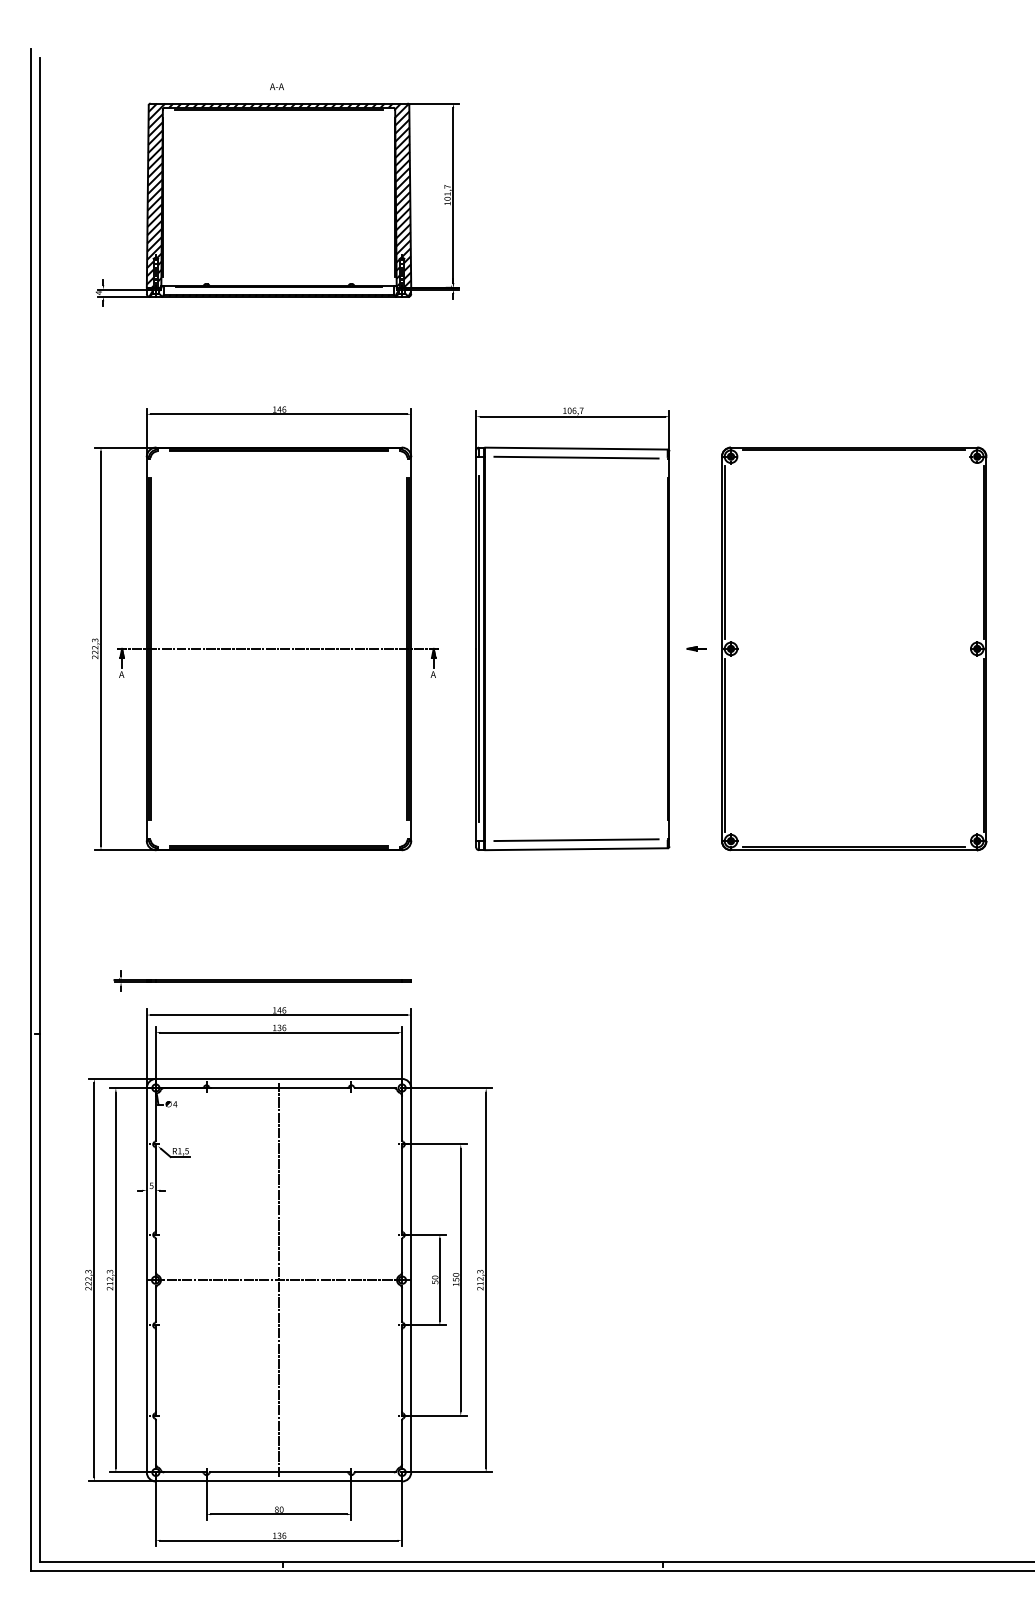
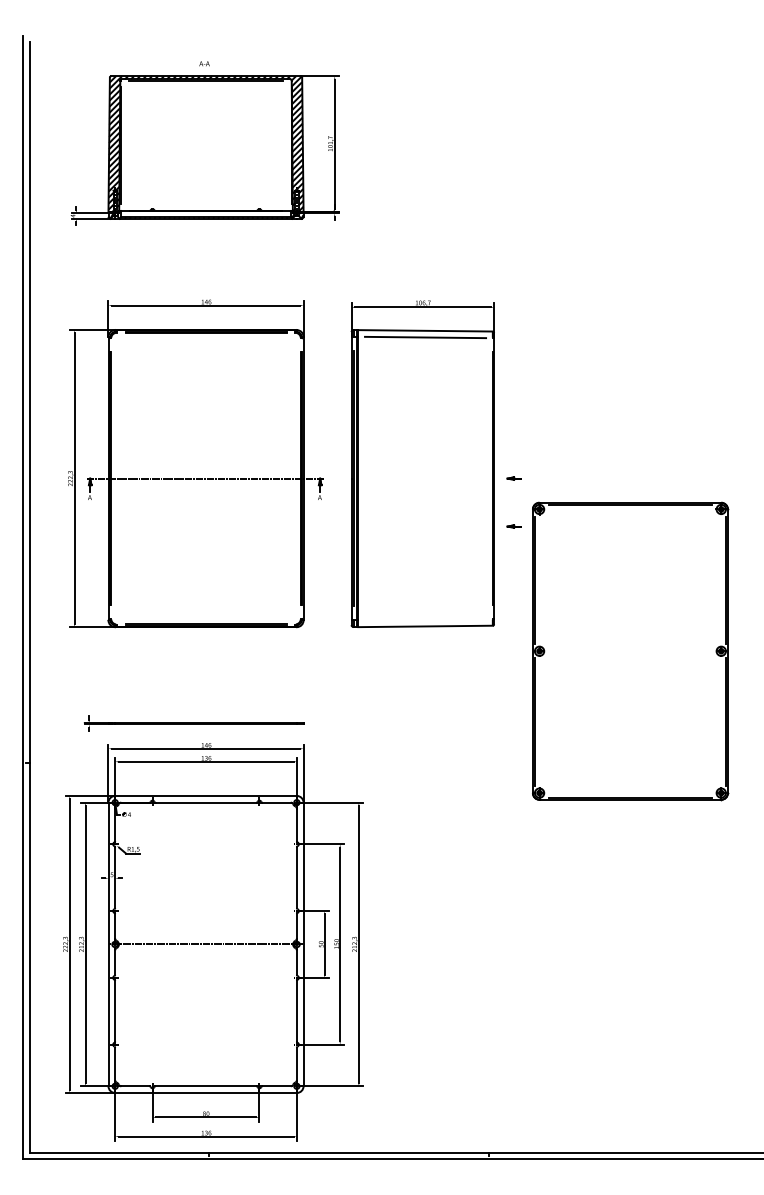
part: (854, 648) -> (630, 650), moved
part: (696, 713) -> (514, 526), added
line: (576, 840) -> (425, 620), removed
line: (279, 1279) -> (206, 943), removed

